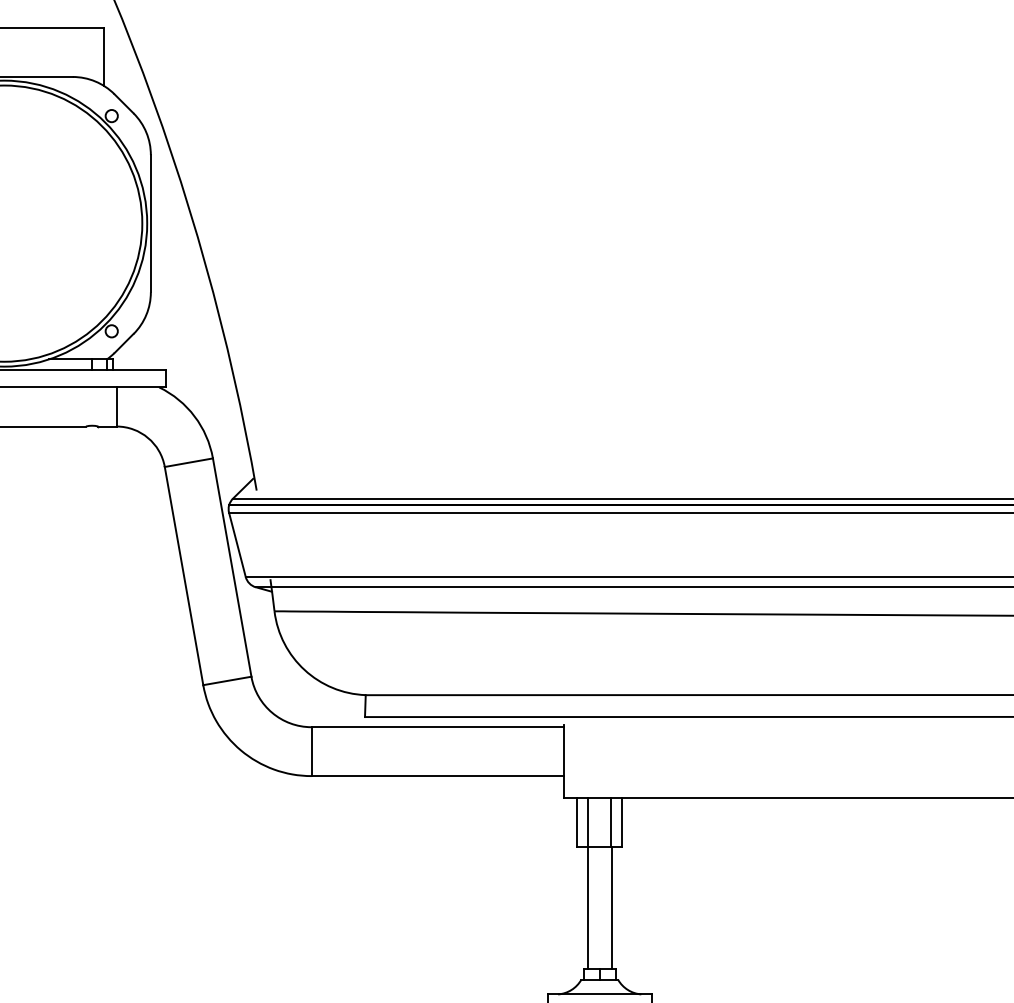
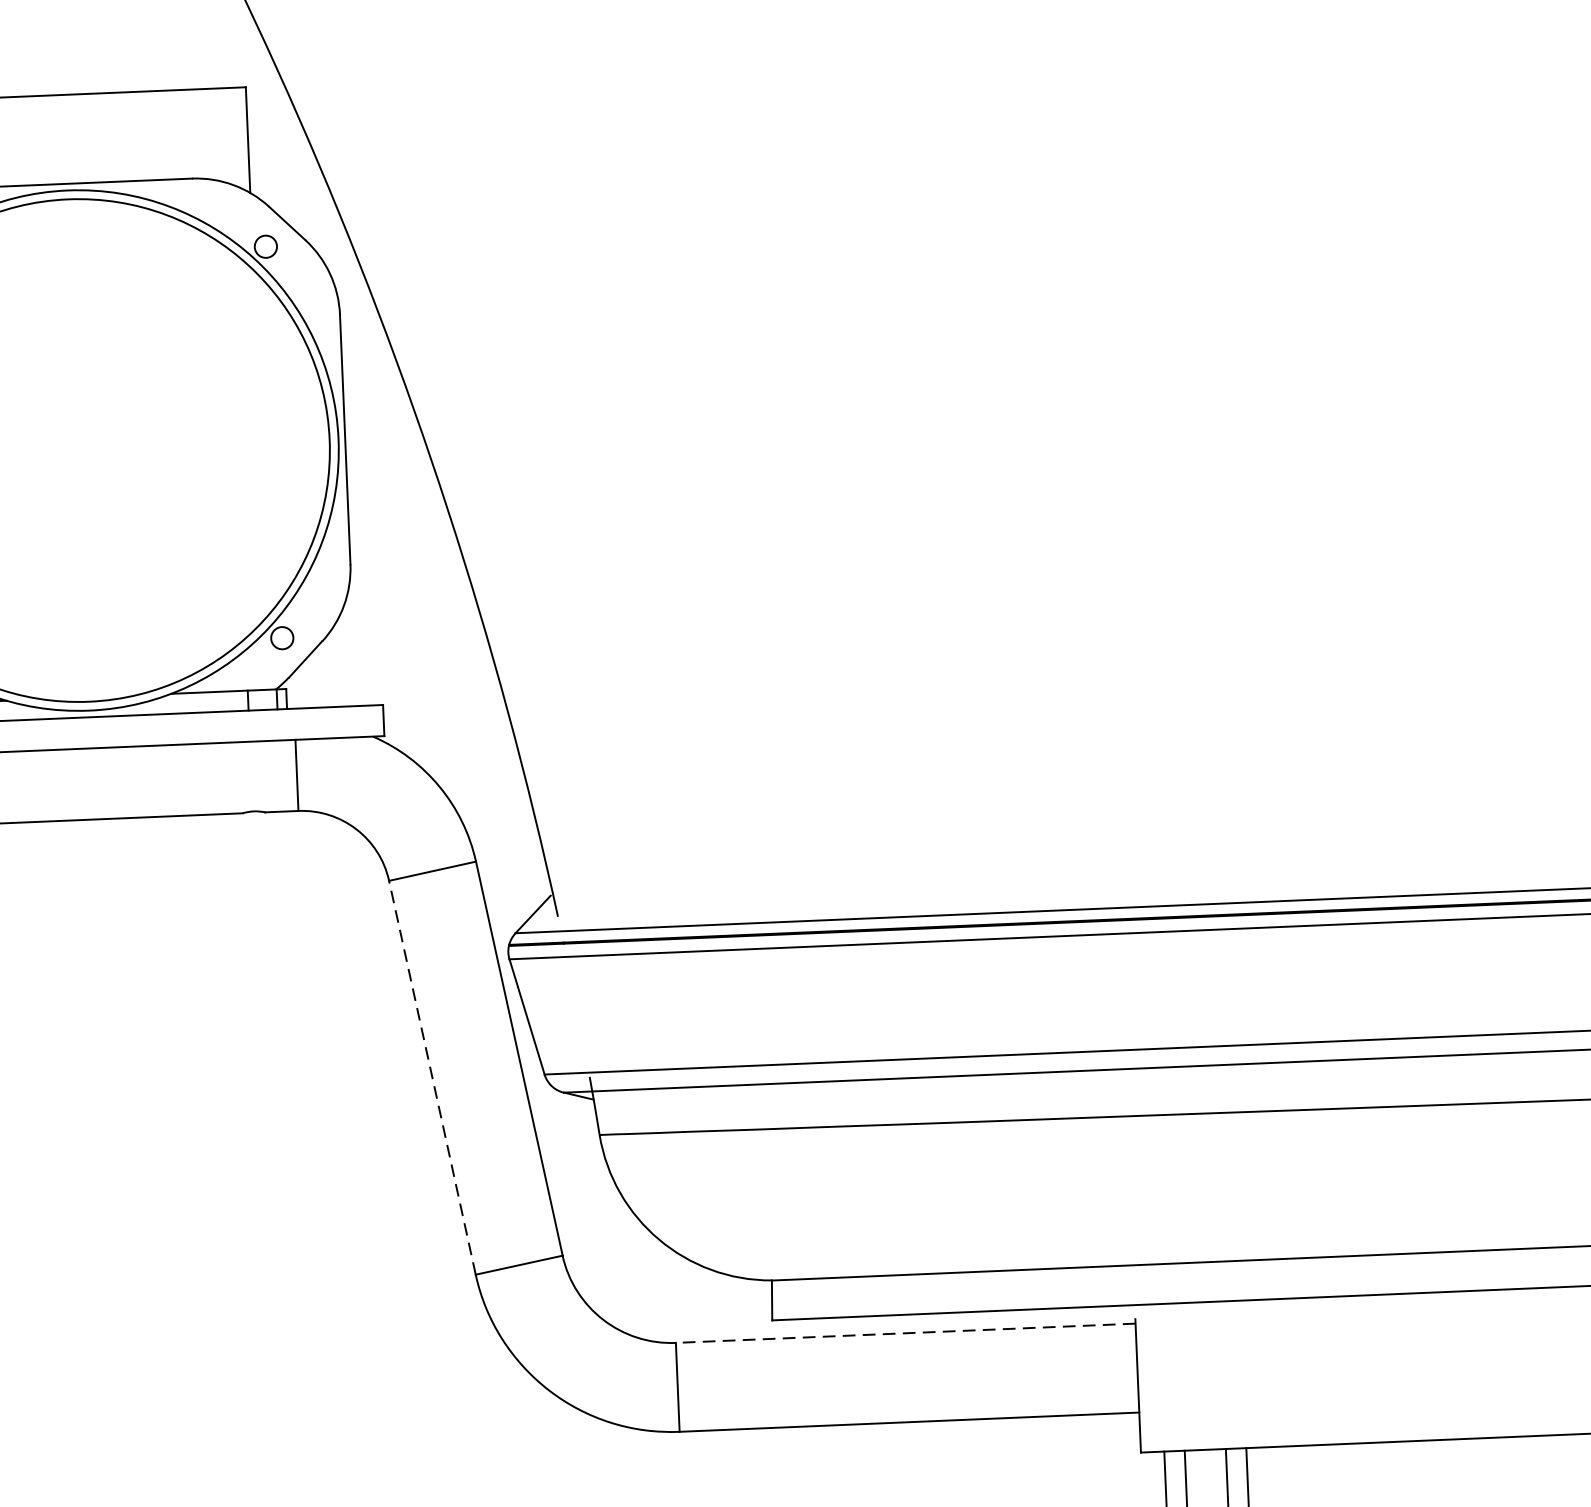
line: (184, 576) -> (433, 1078), solid -> dashed
line: (437, 727) -> (904, 1333), solid -> dashed

